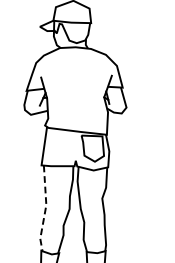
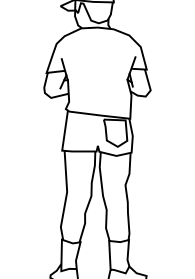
line: (45, 208) -> (66, 195), dashed -> solid

